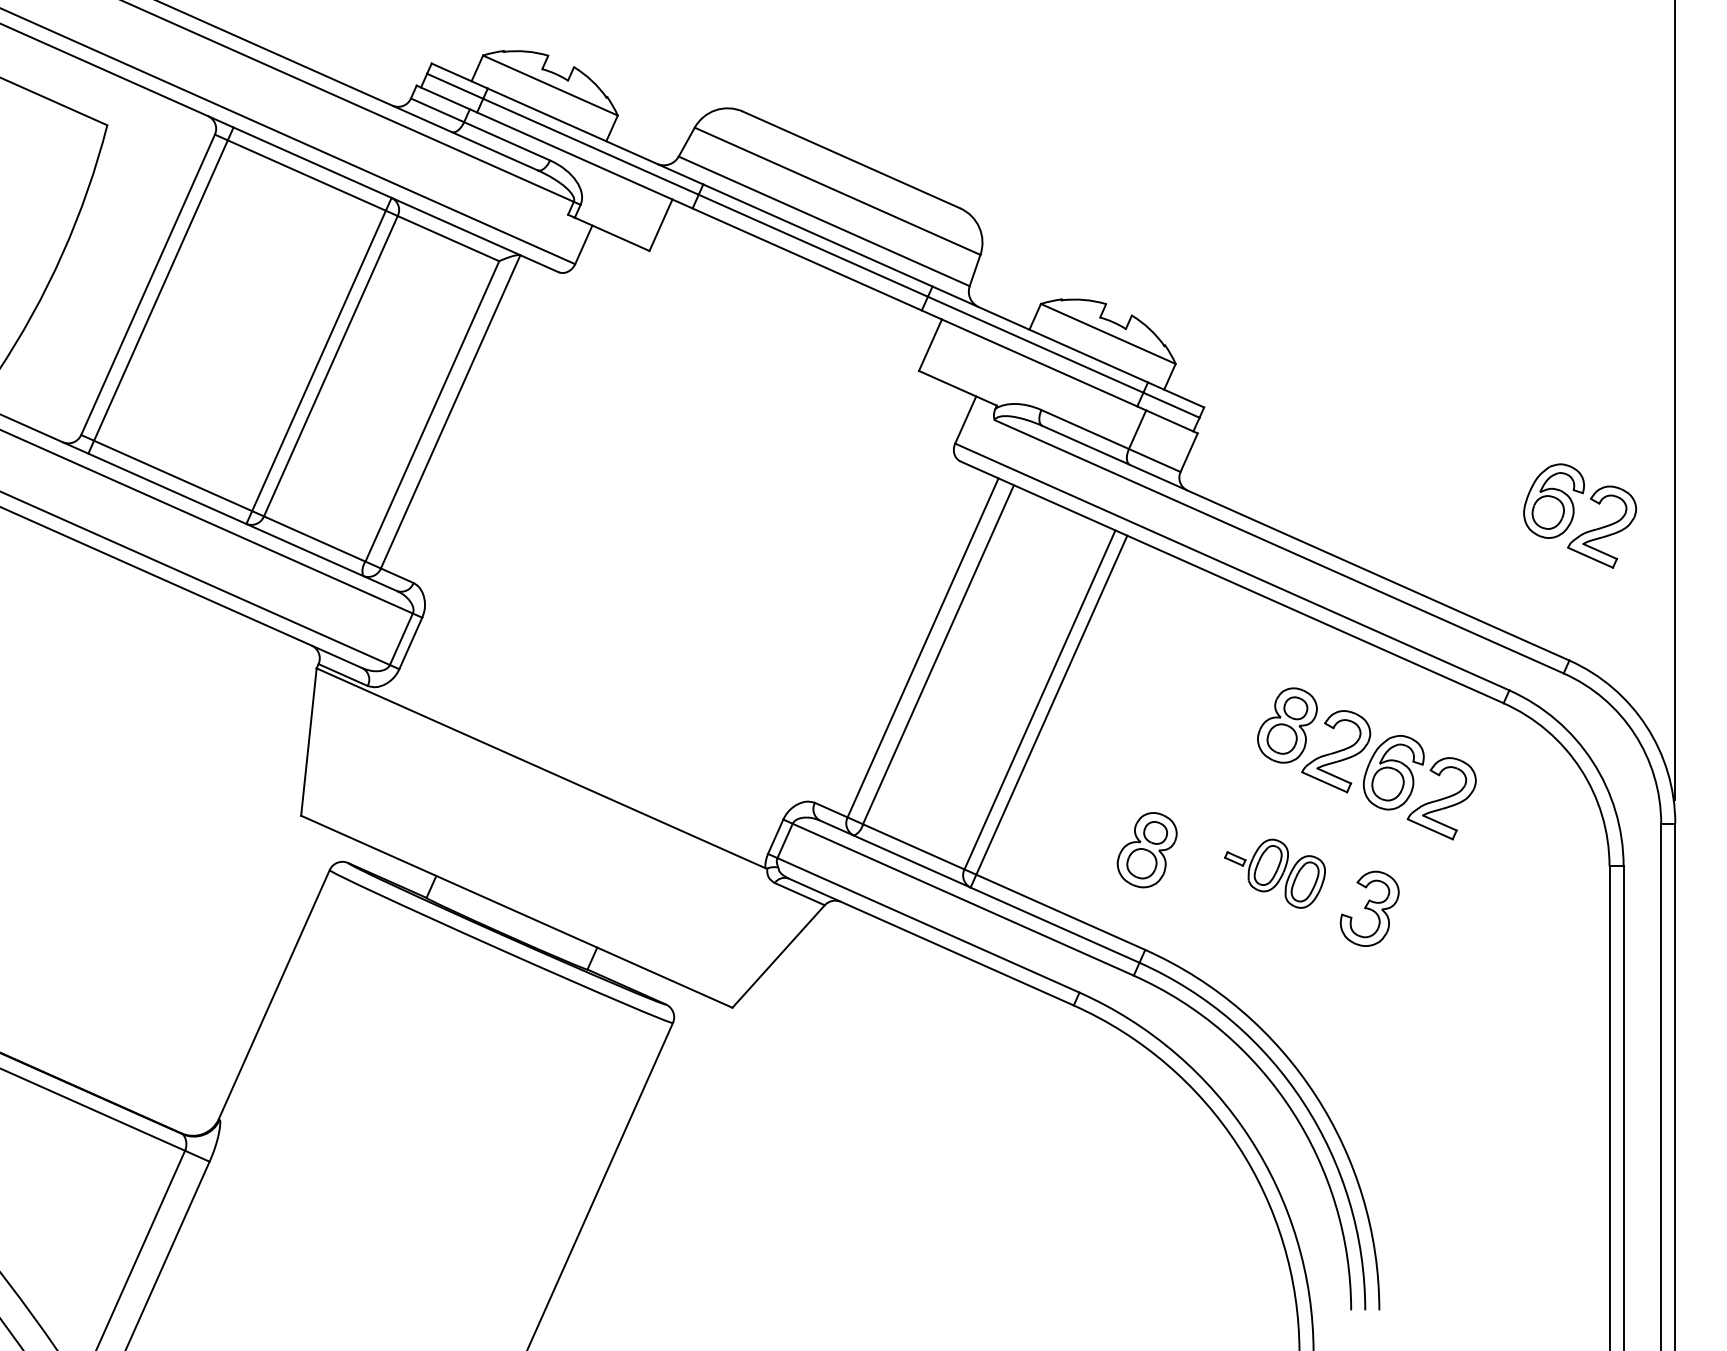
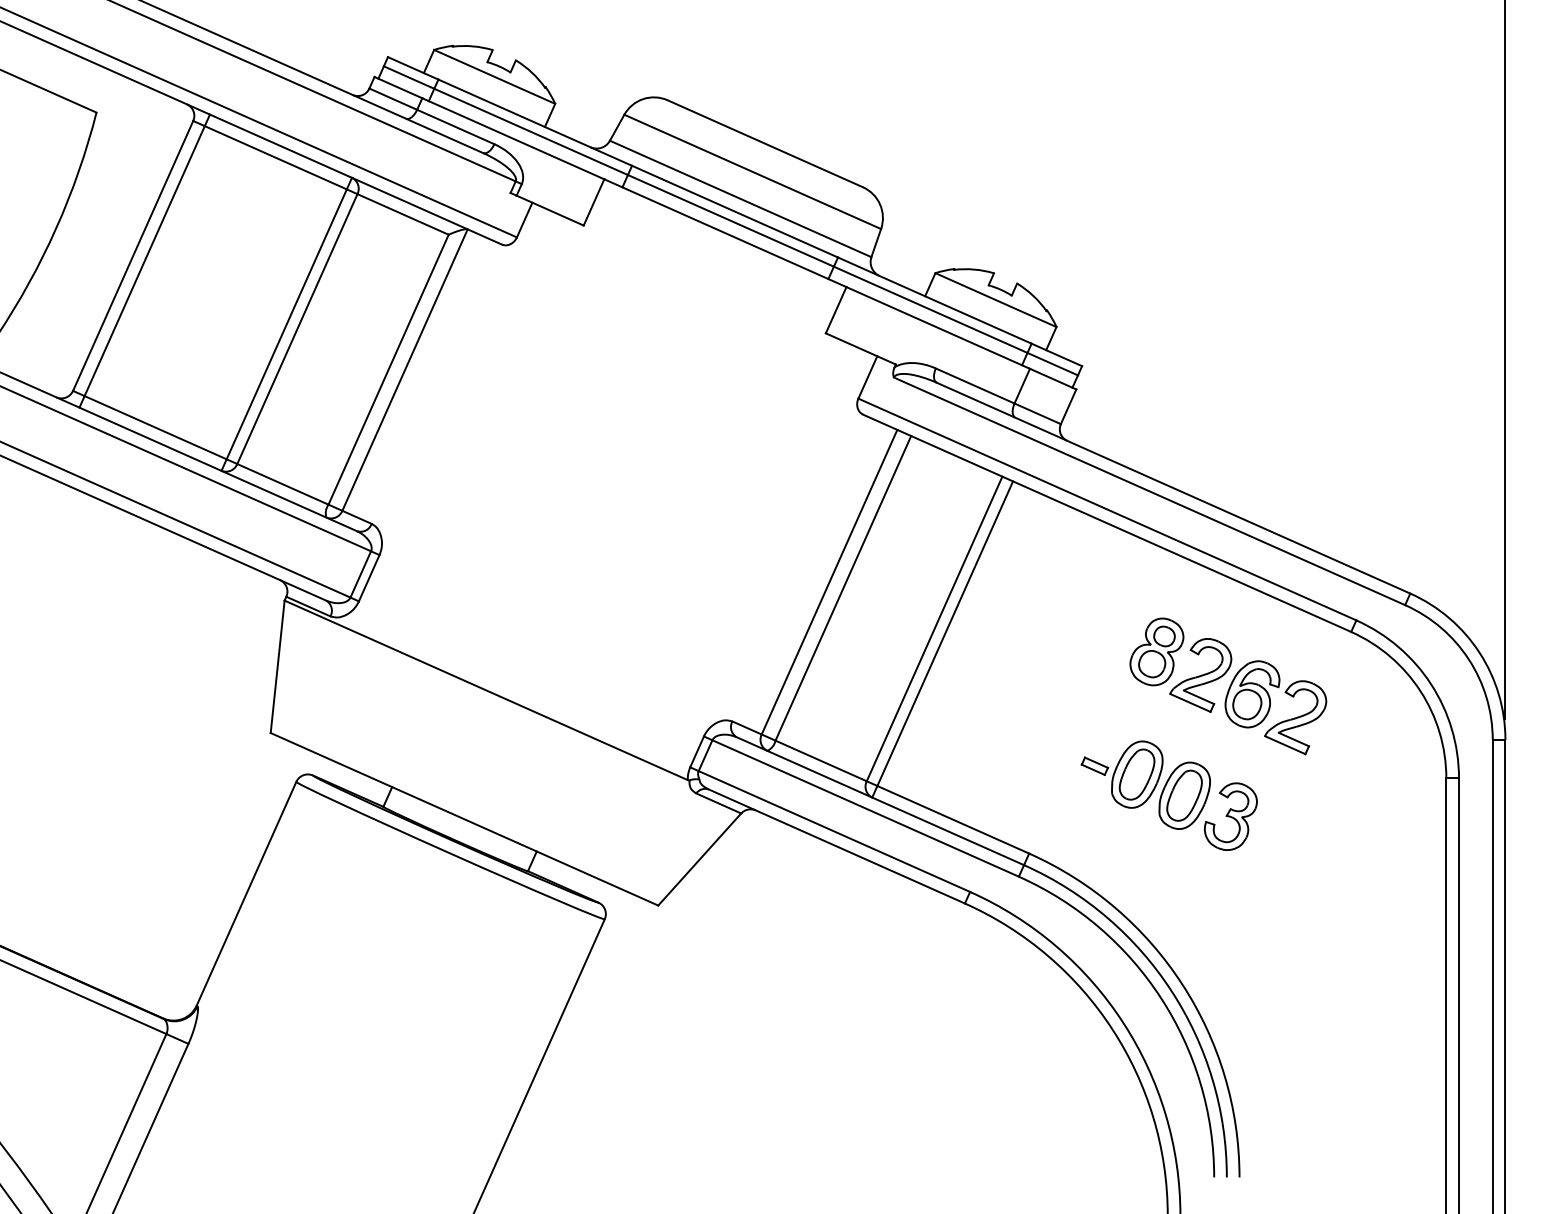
part: (1579, 515) -> (1419, 463), removed
part: (1146, 849) -> (1030, 763), removed
part: (1274, 873) -> (1145, 784), size x1.43

